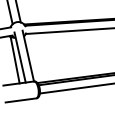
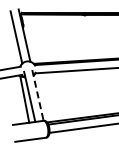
line: (28, 56) -> (38, 95), solid -> dashed

